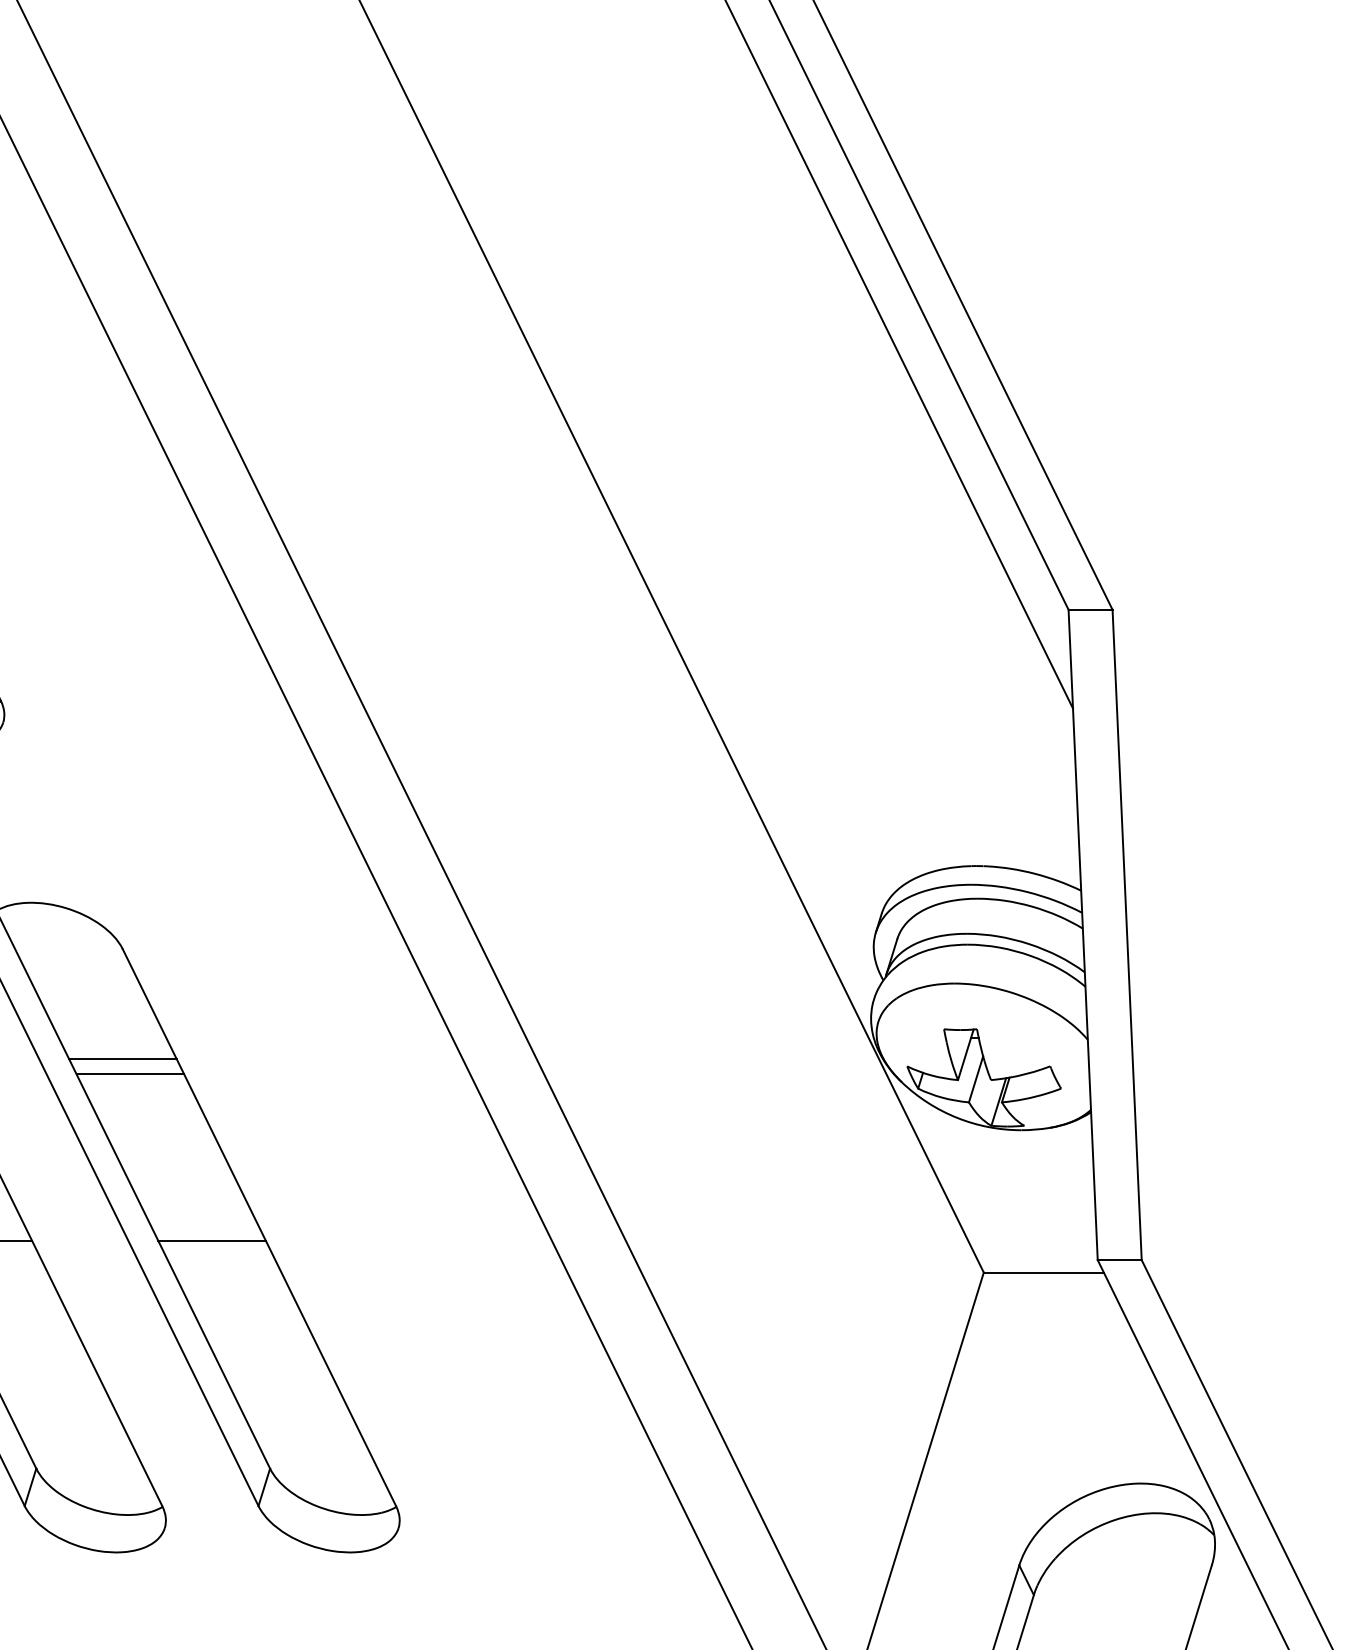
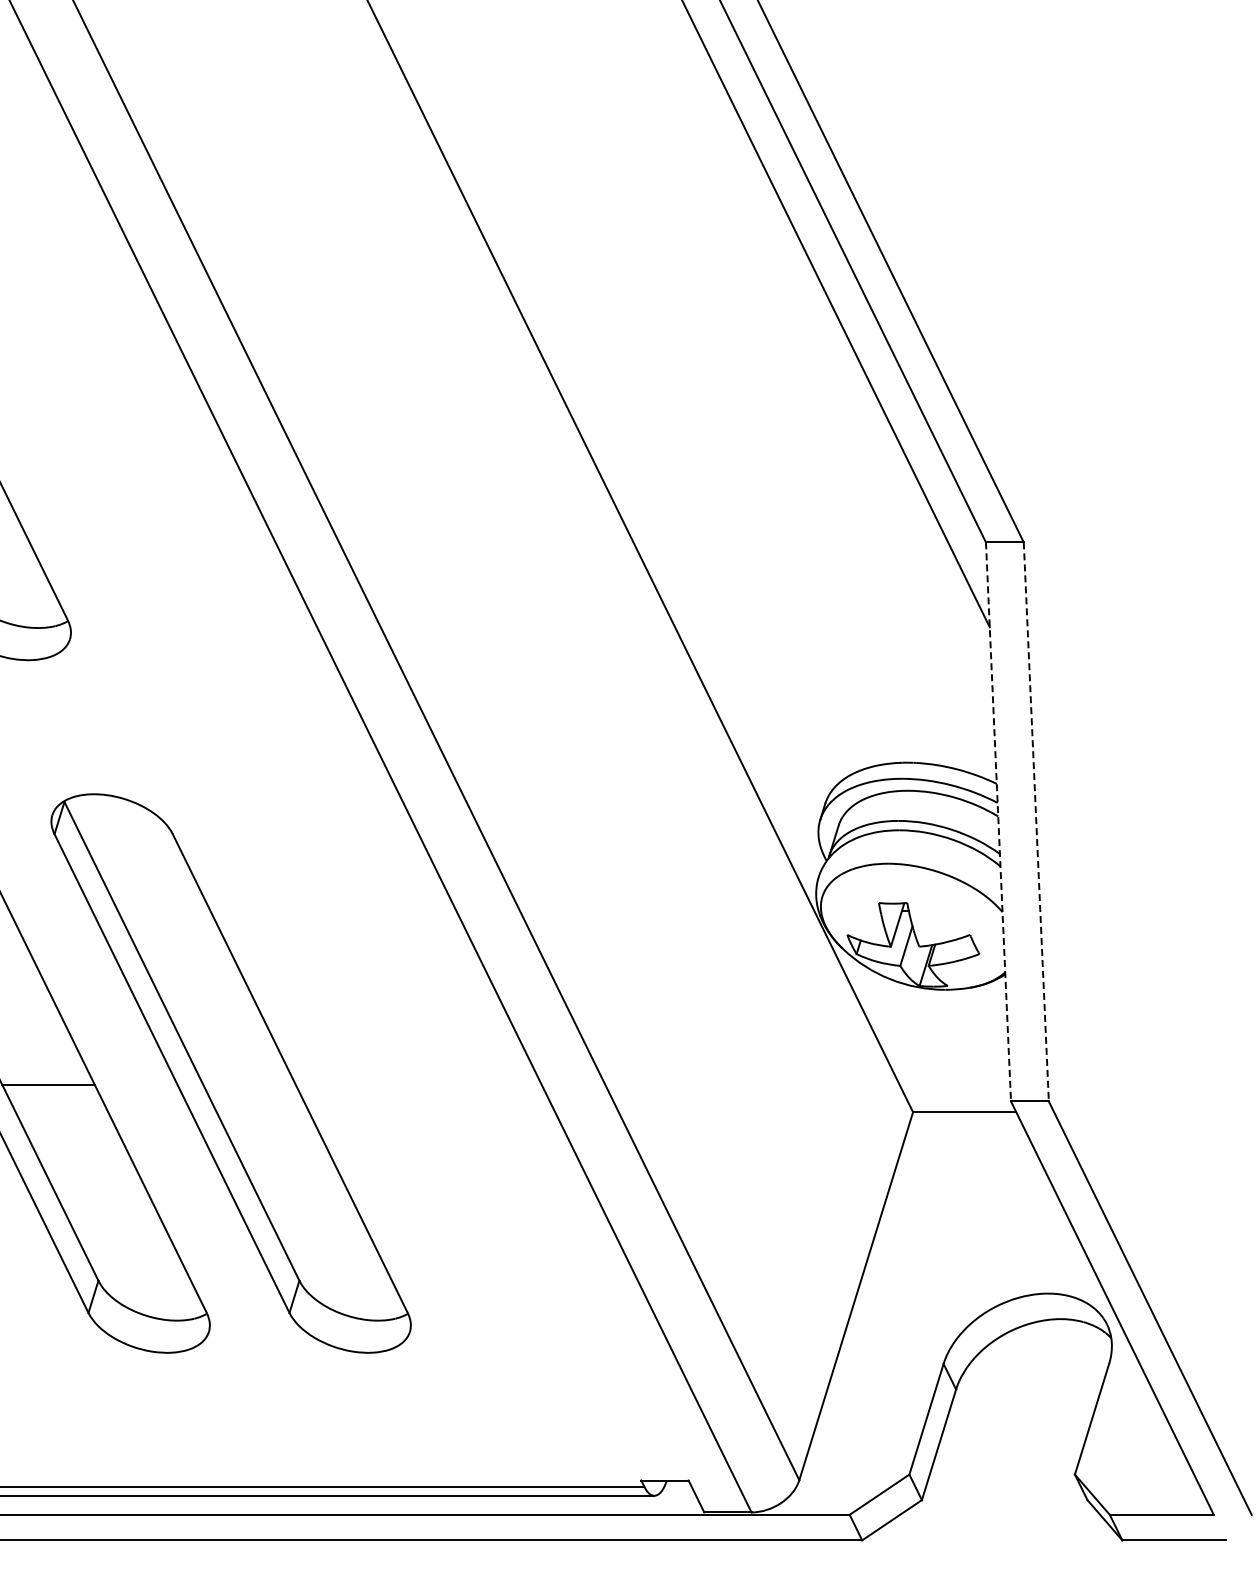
line: (1083, 934) -> (998, 821), solid -> dashed
line: (1127, 934) -> (1036, 821), solid -> dashed
line: (122, 1058) -> (172, 928), removed
line: (130, 1074) -> (179, 941), removed
line: (212, 1240) -> (249, 1084), removed

